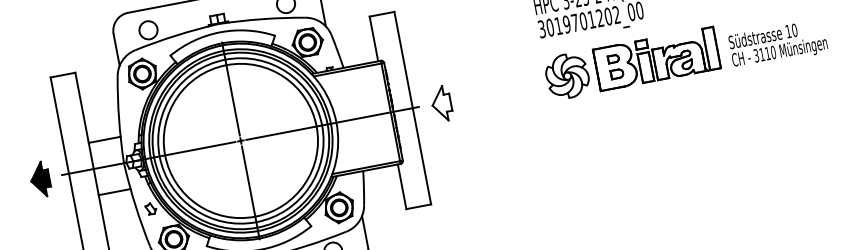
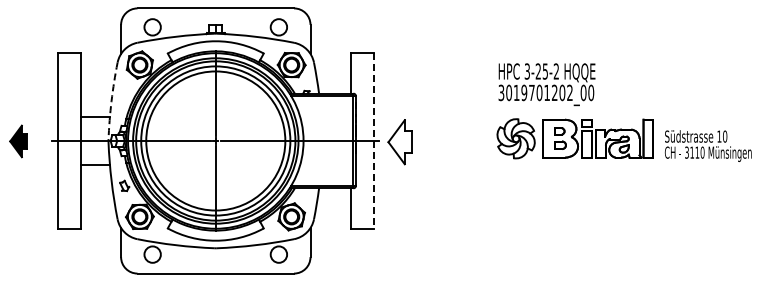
part: (441, 103) -> (399, 141), size x1.4
line: (412, 108) -> (373, 141), solid -> dashed
arc: (119, 119) -> (111, 101), solid -> dashed
part: (40, 179) -> (18, 141), moved

